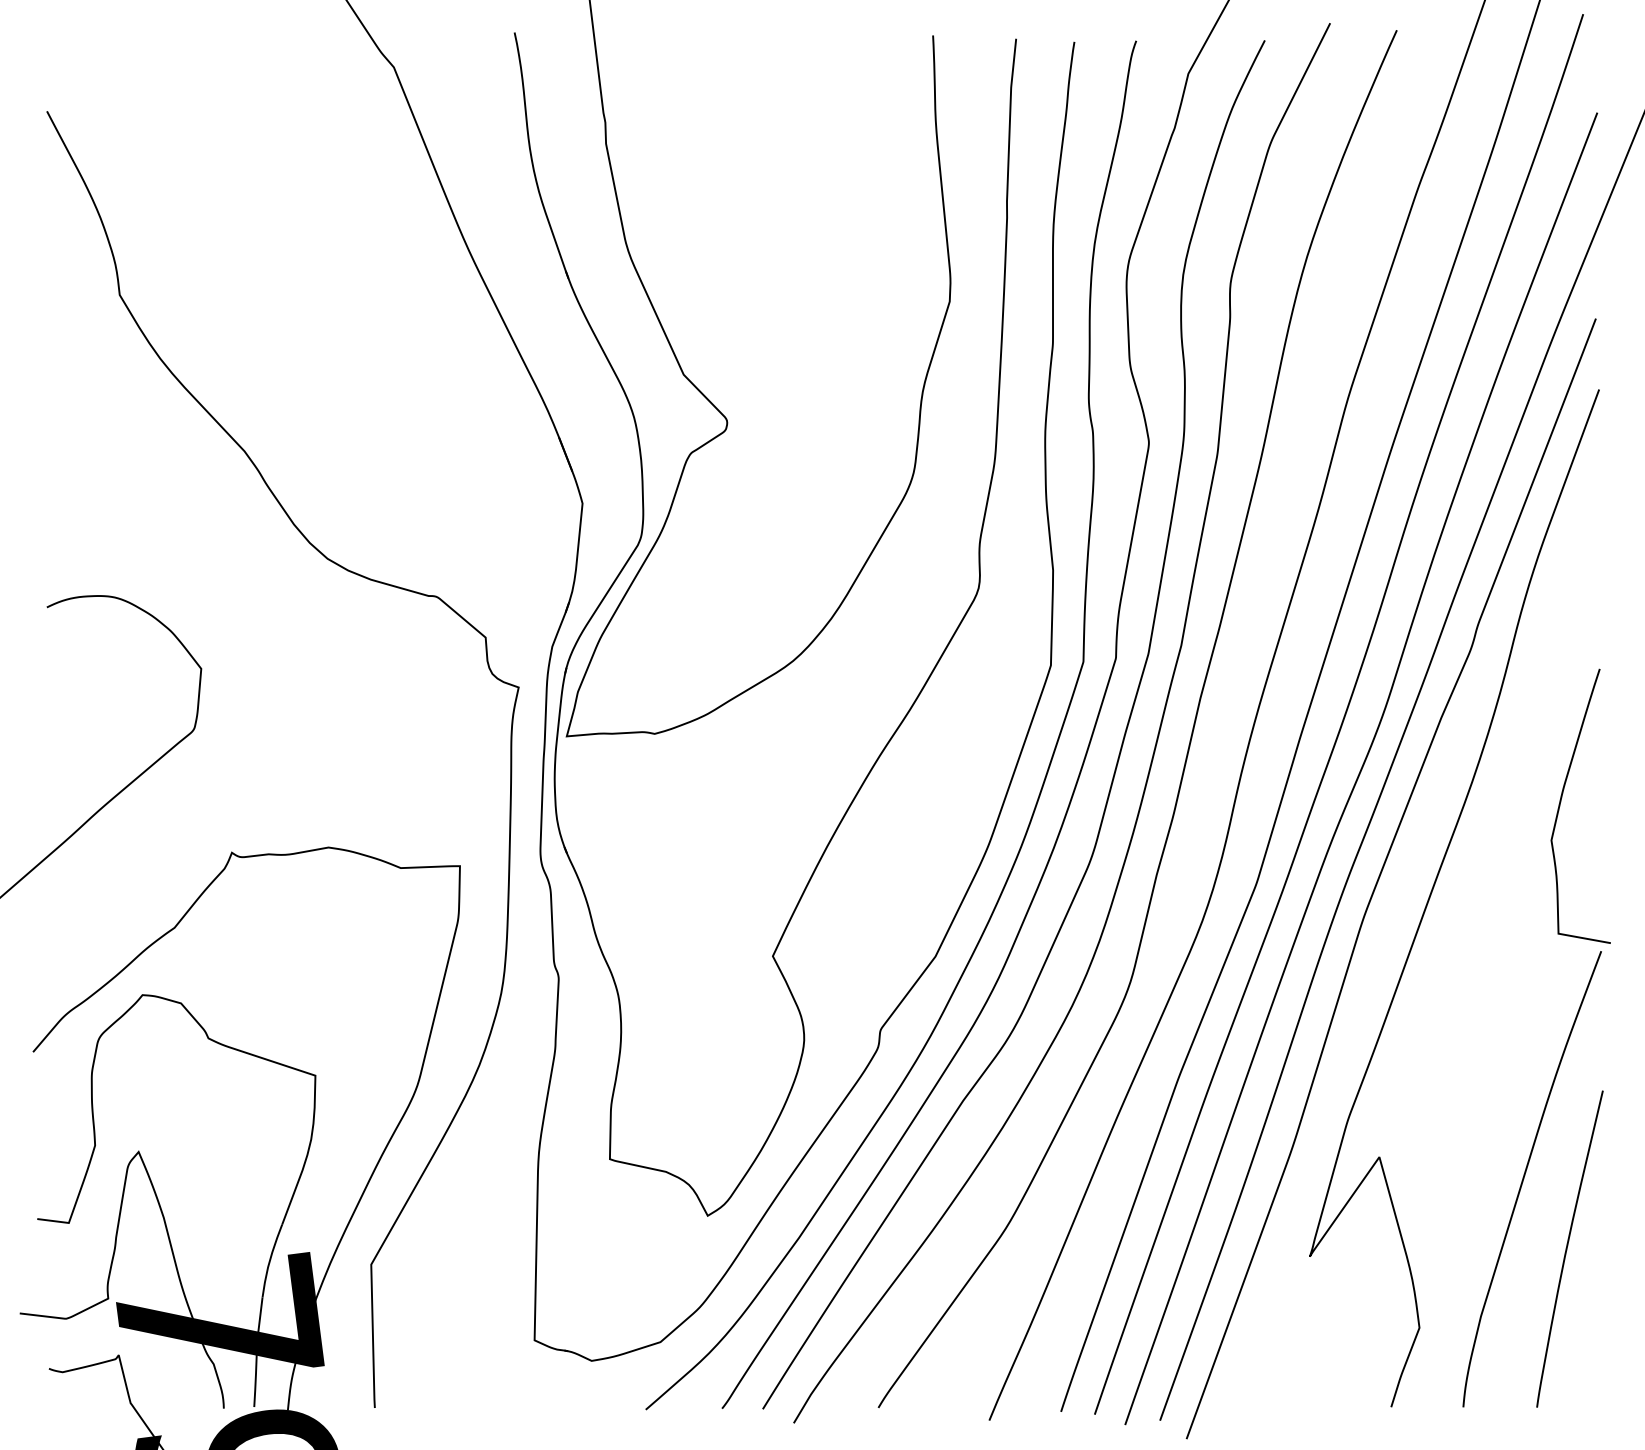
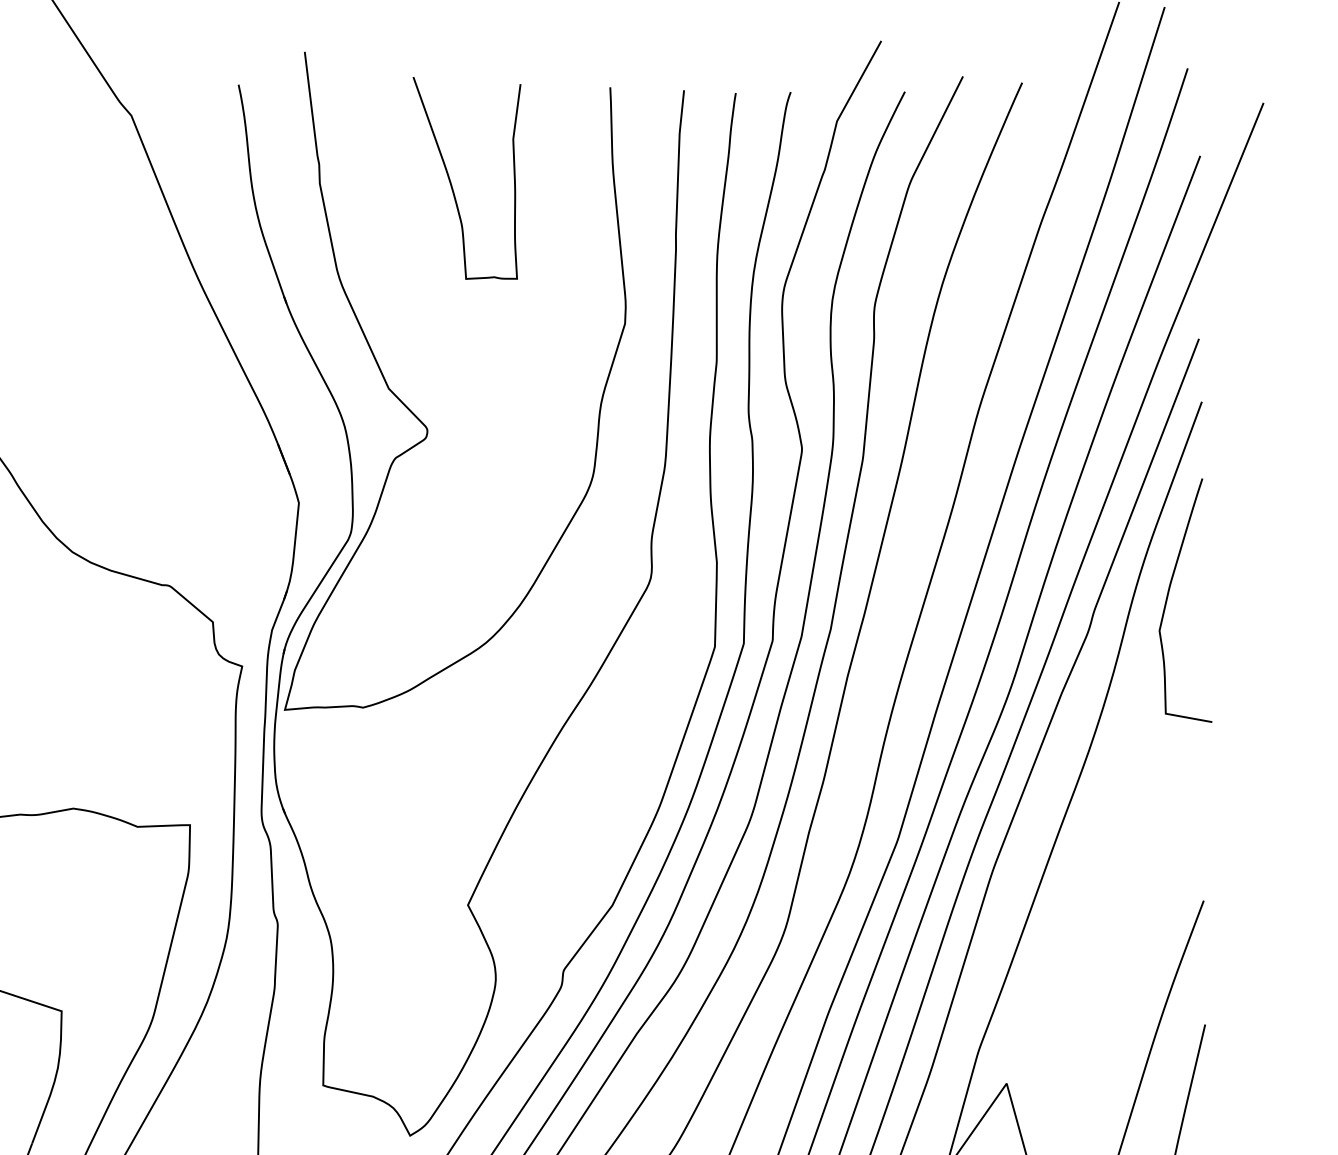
curve: (754, 143) -> (451, 183), added
curve: (1561, 802) -> (1168, 597), moved

